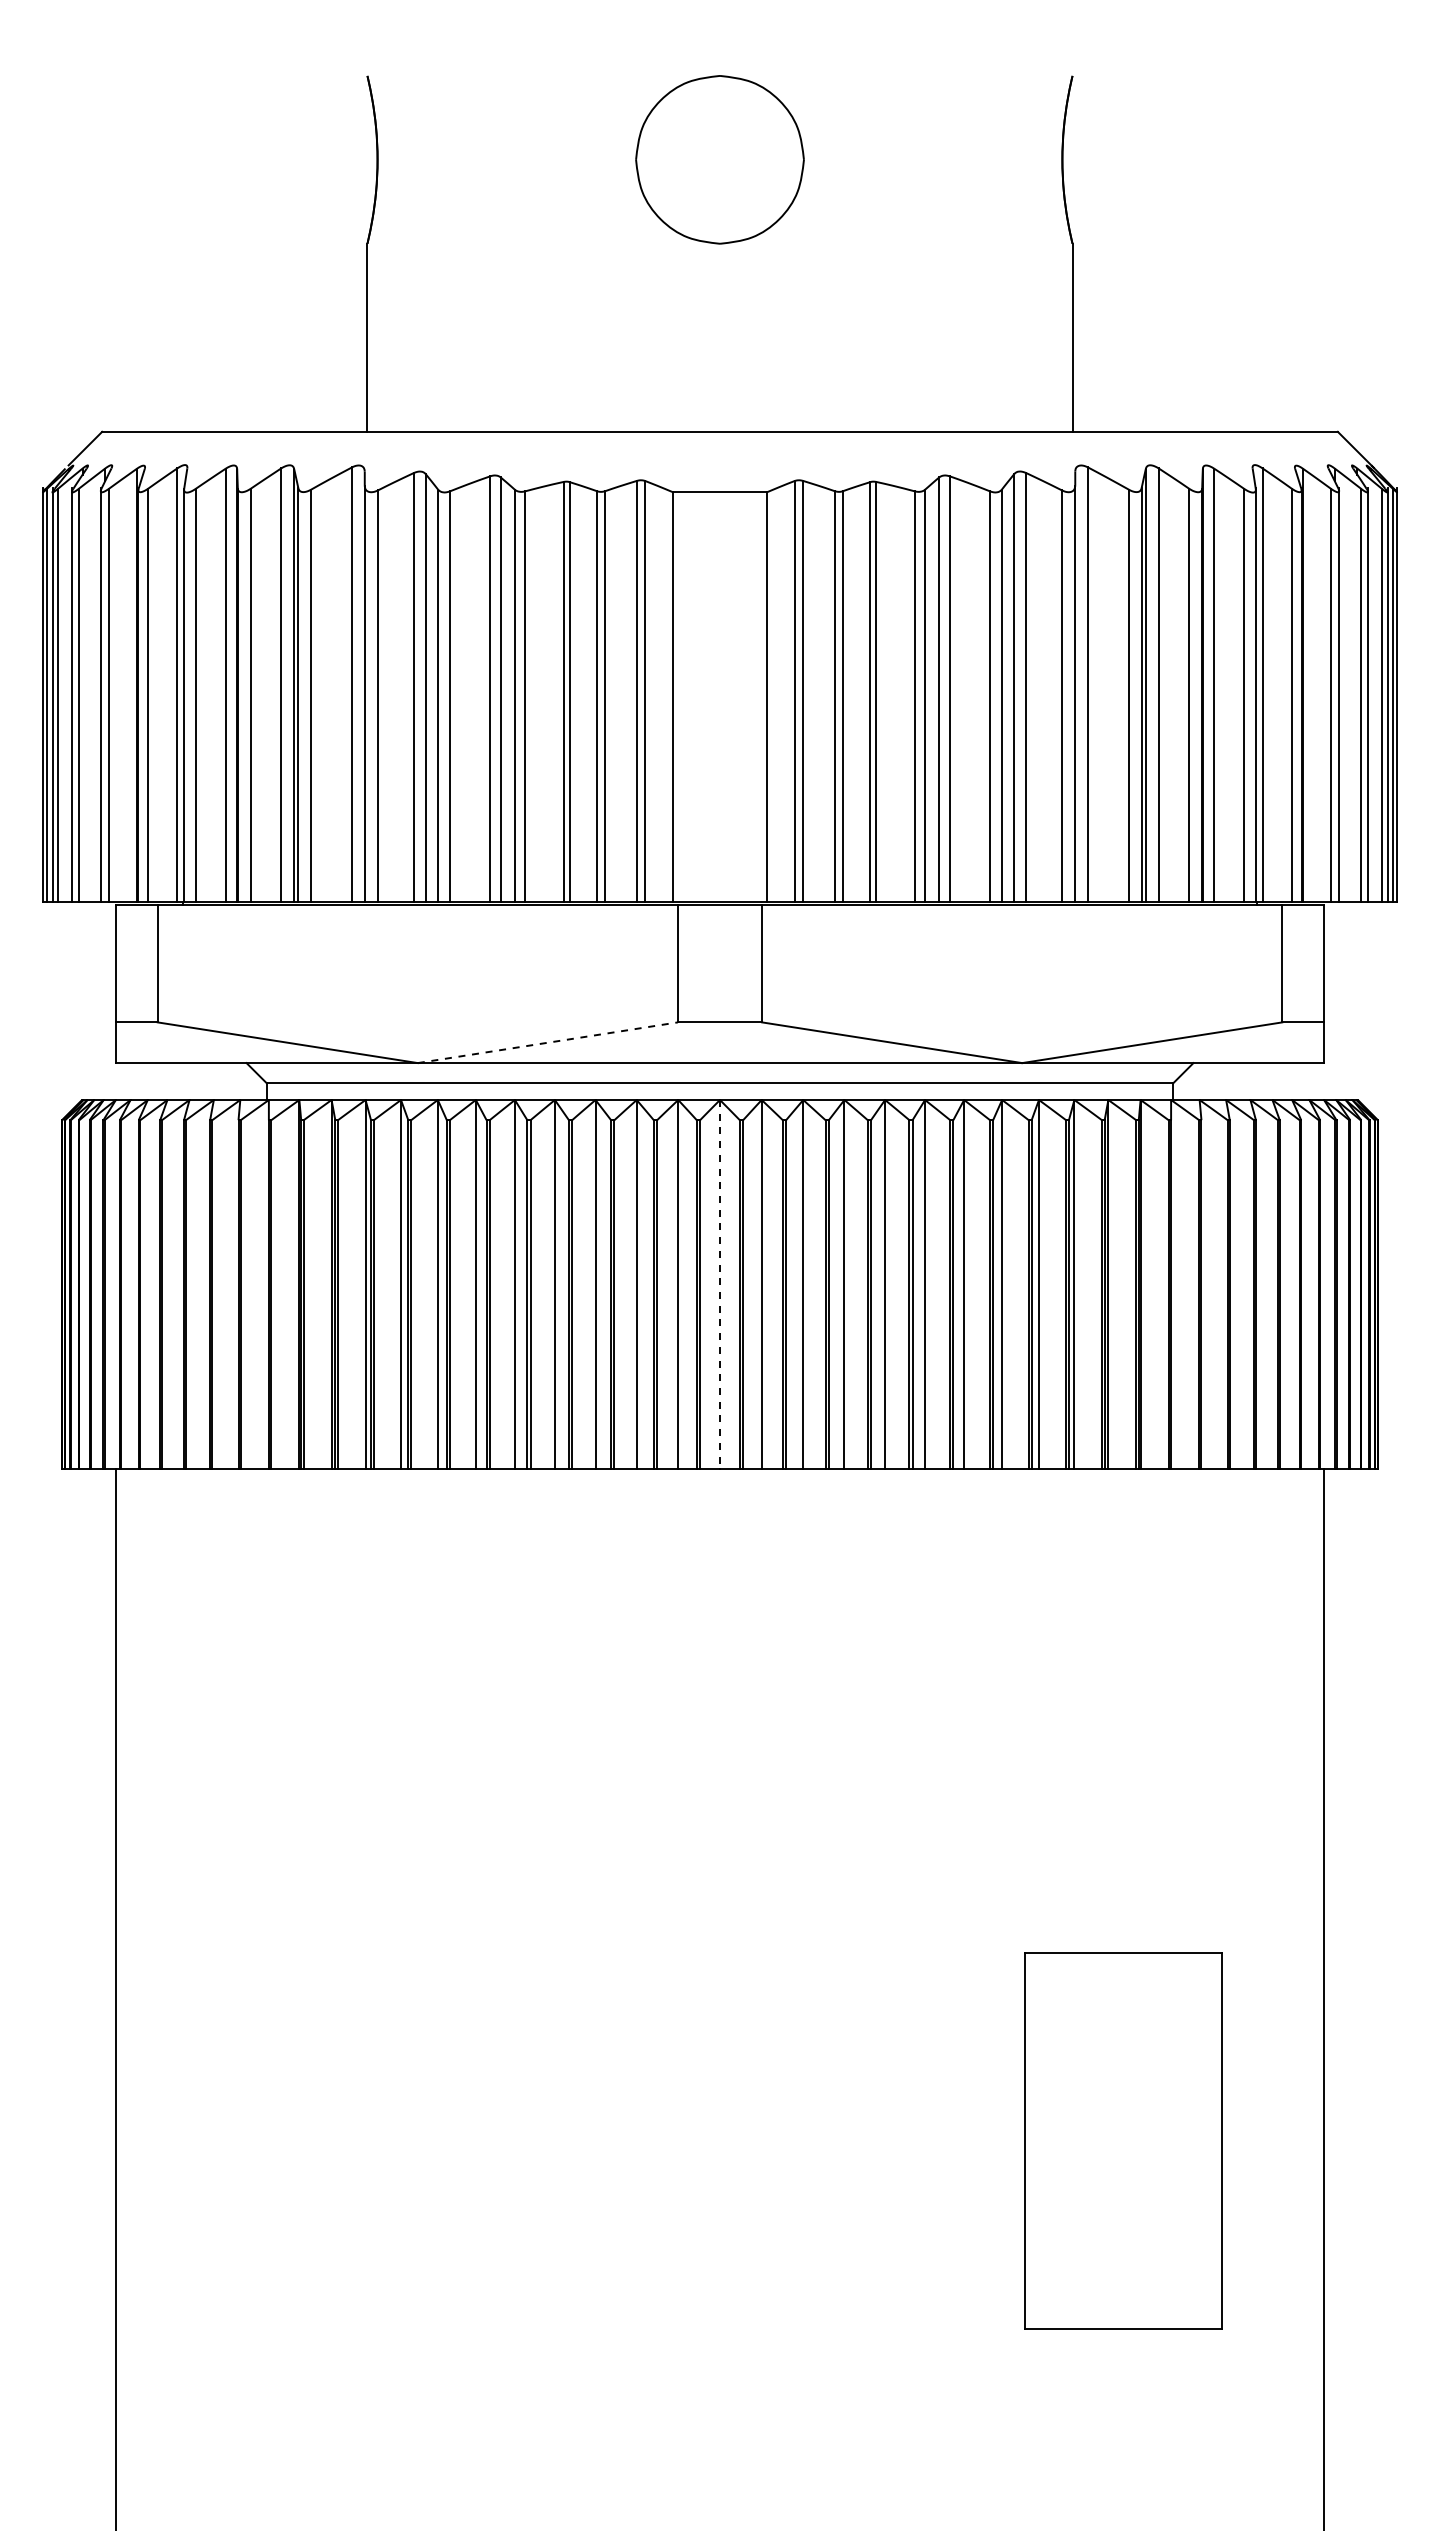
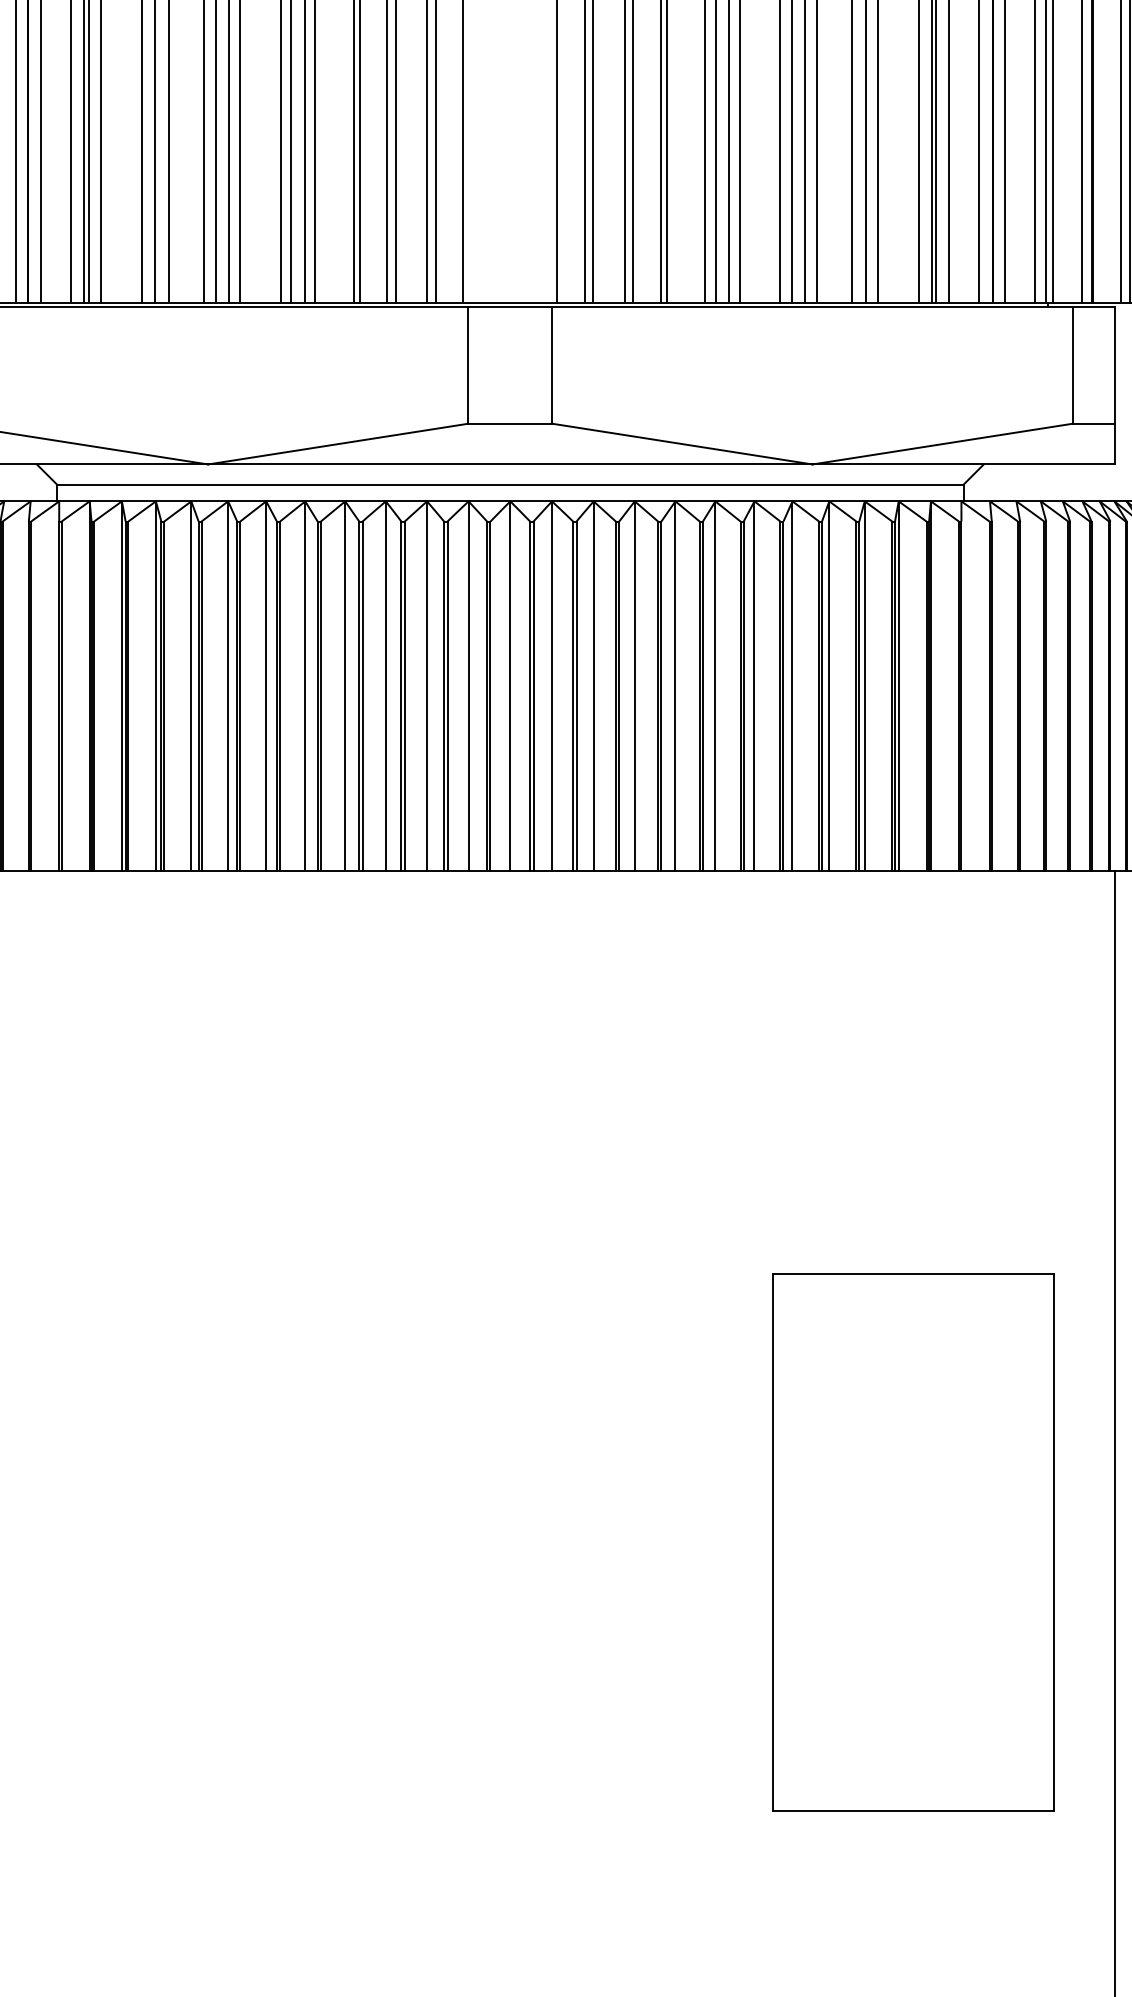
line: (547, 1042) -> (337, 443), dashed -> solid
line: (720, 1284) -> (510, 685), dashed -> solid
part: (1123, 2140) -> (913, 1541), size x1.43

